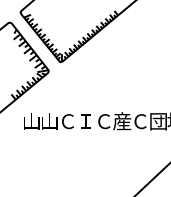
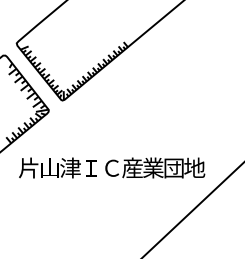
text: (30, 120) -> (28, 167), 山 -> 片
text: (67, 120) -> (70, 167), Ｃ -> 津
text: (140, 120) -> (153, 167), Ｃ -> 業

